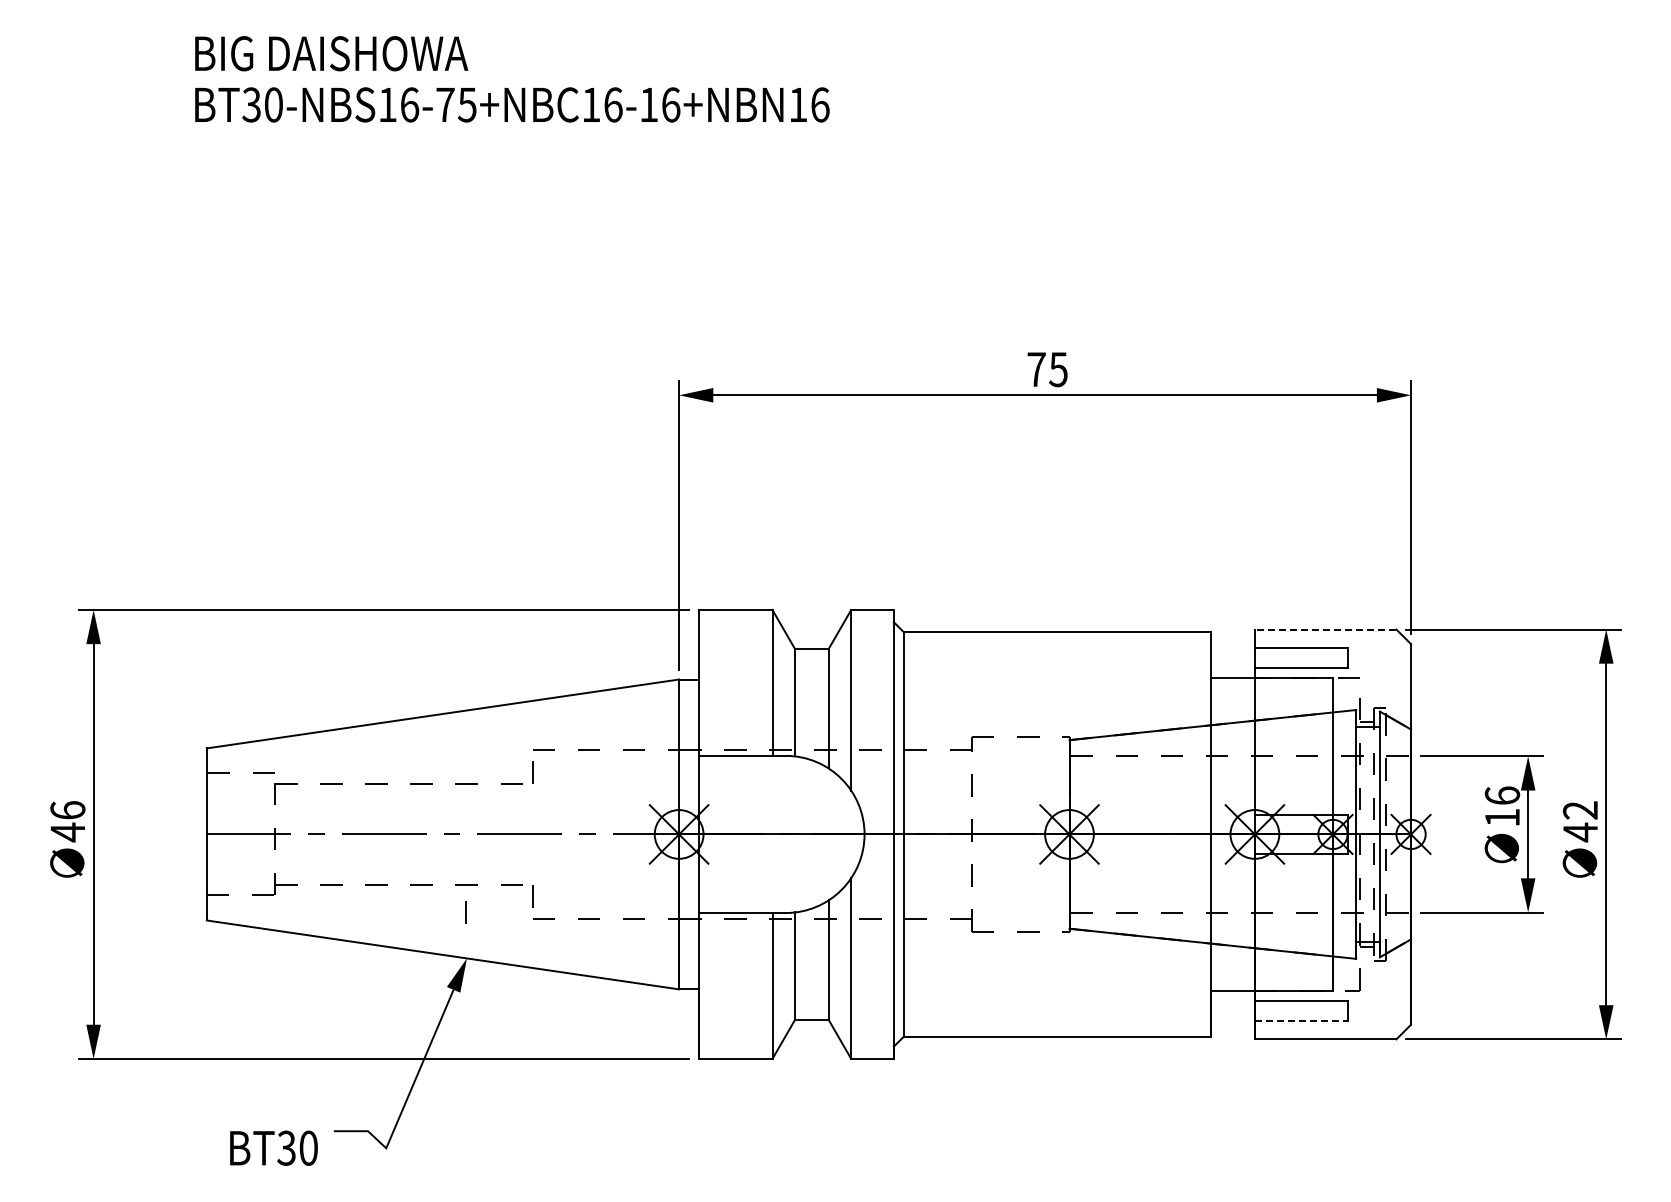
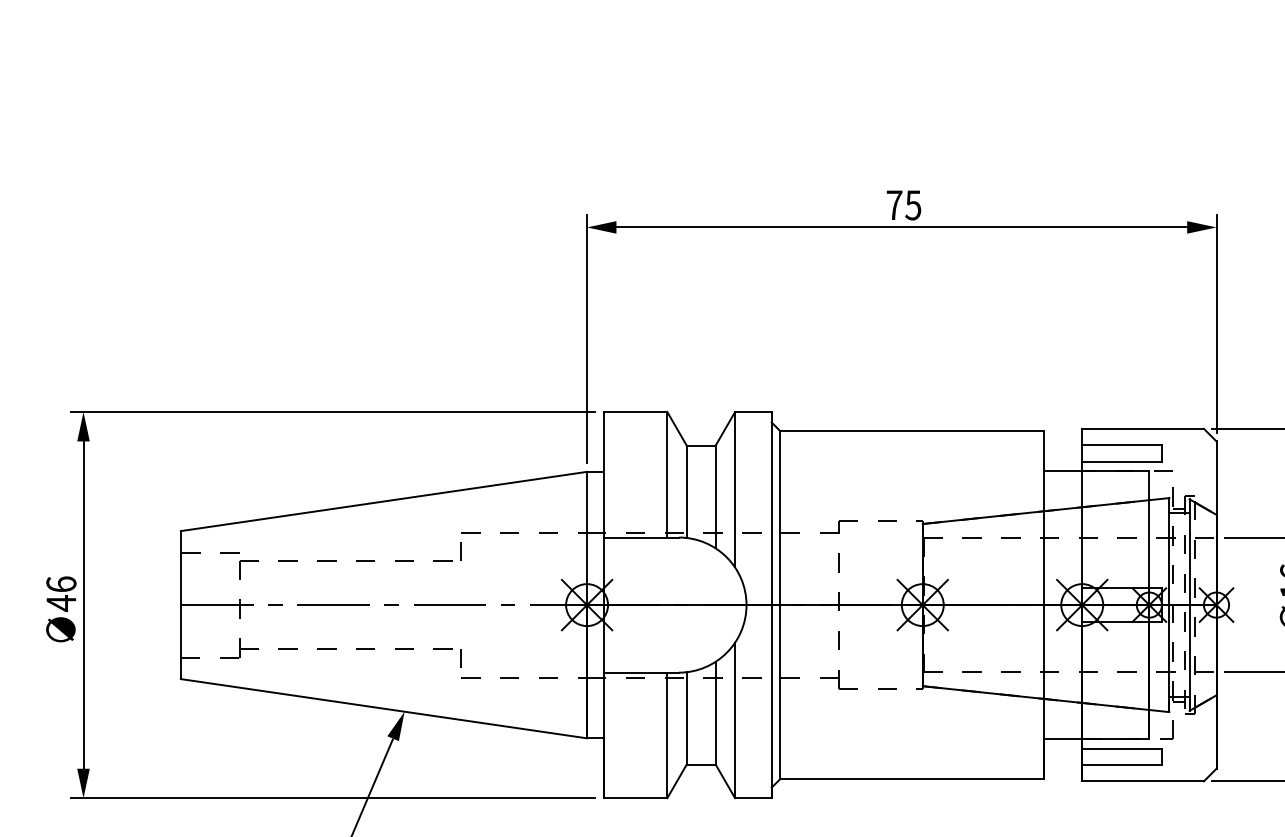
line: (1325, 629) -> (1142, 428), dashed -> solid
line: (465, 912) -> (403, 672), removed
line: (1301, 1020) -> (1122, 765), dashed -> solid

